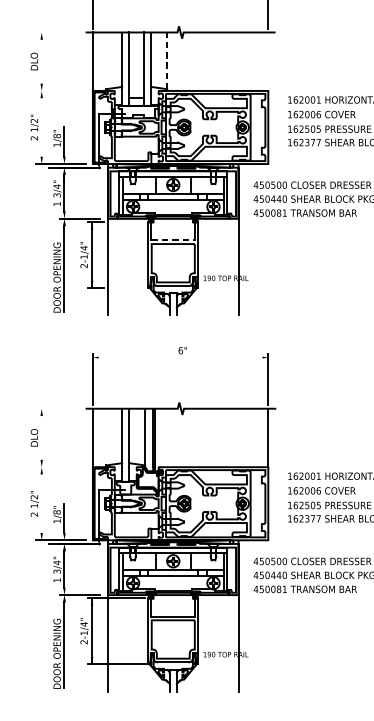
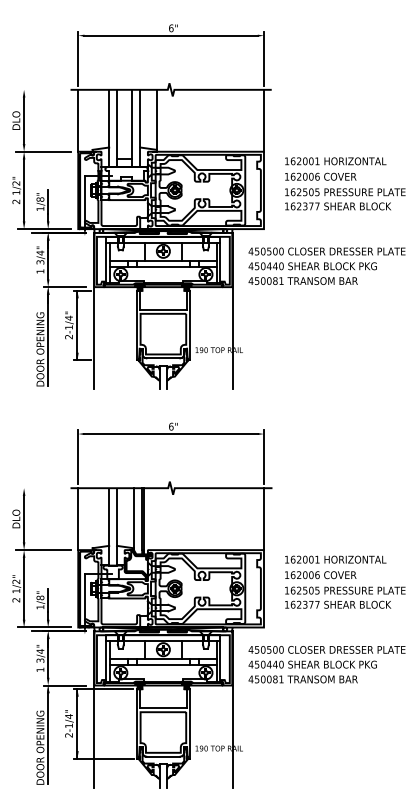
line: (166, 60) -> (156, 119), dashed -> solid
line: (42, 61) -> (24, 120), added
line: (267, 61) -> (263, 120), added
line: (60, 90) -> (43, 151), added
line: (42, 127) -> (24, 190), added
line: (173, 239) -> (163, 309), dashed -> solid
line: (179, 358) -> (170, 434), added
line: (42, 437) -> (24, 518), added
line: (60, 467) -> (43, 550), added
line: (42, 503) -> (24, 588), added

